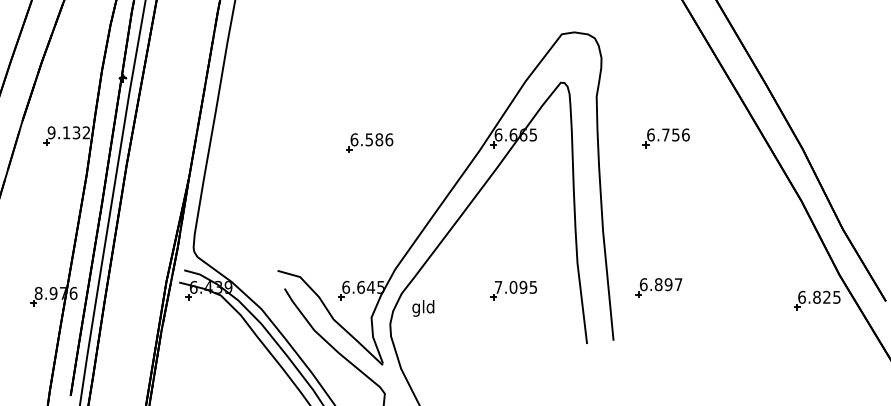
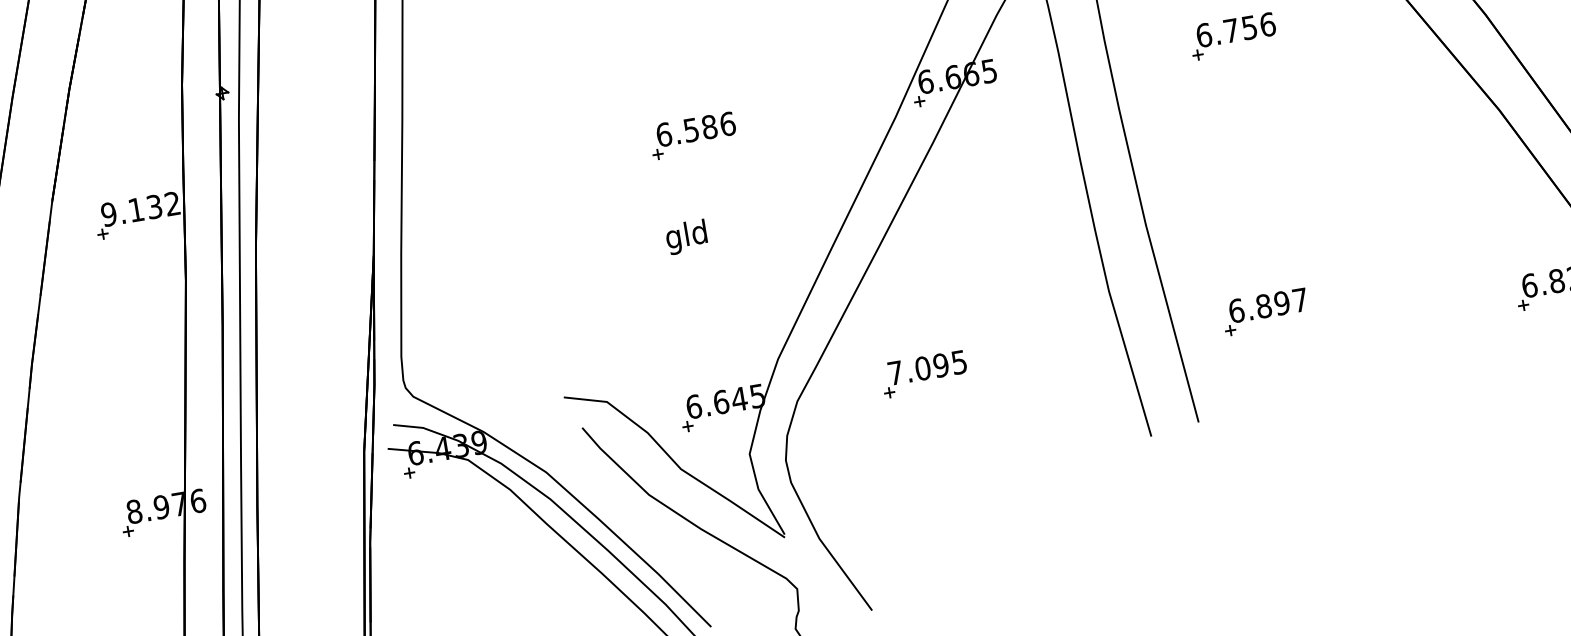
part: (513, 290) -> (923, 374), moved
text: (423, 308) -> (687, 237), moved

